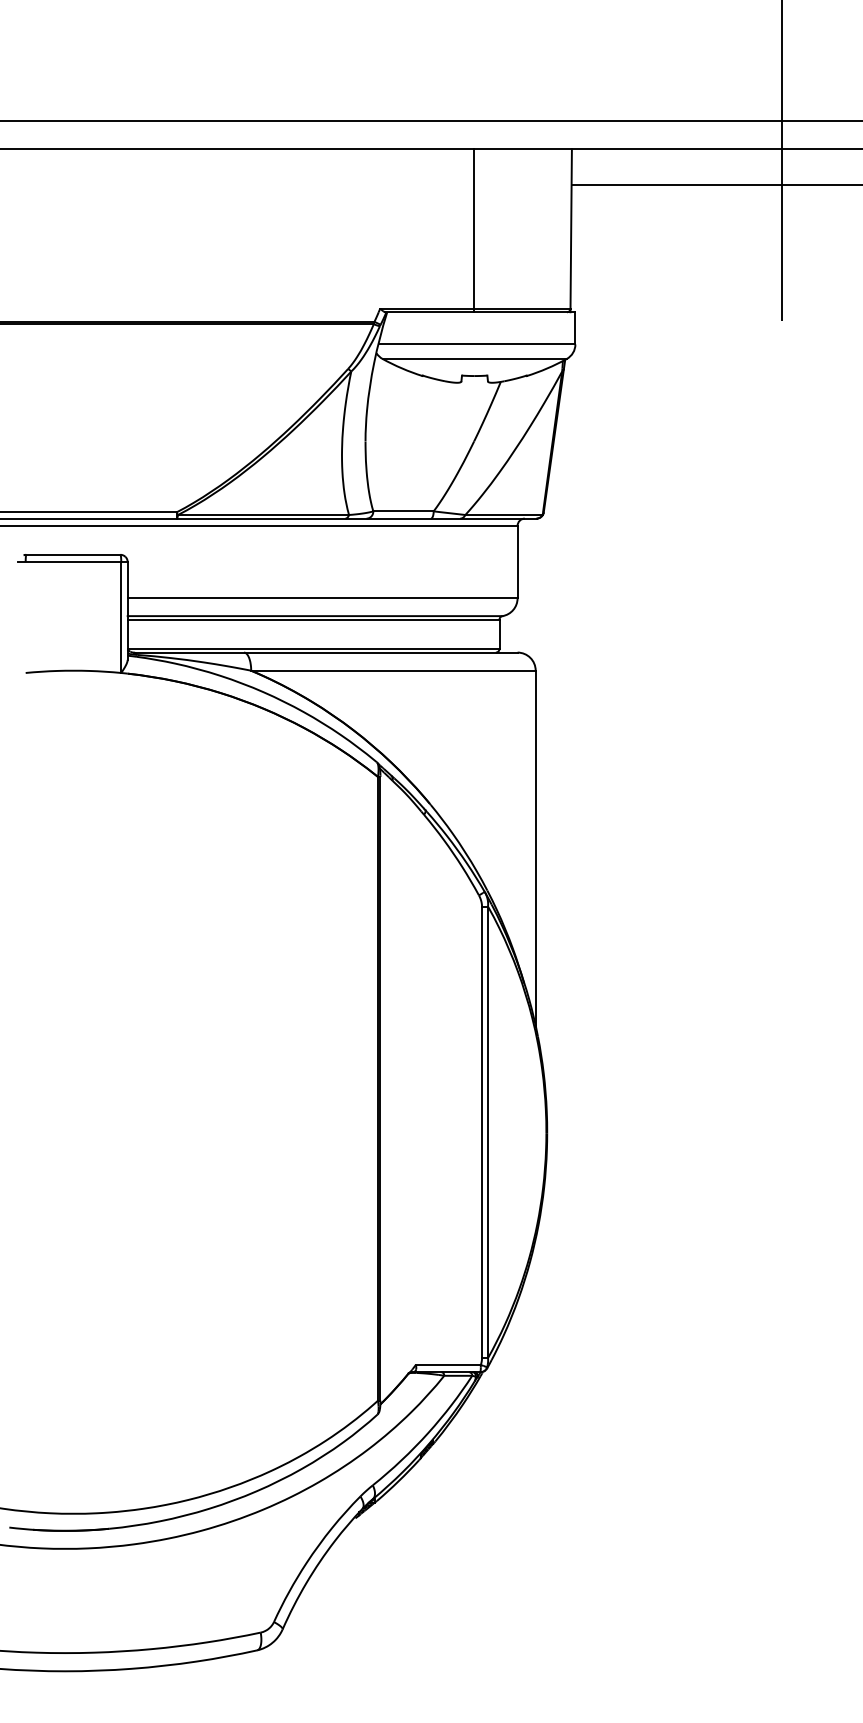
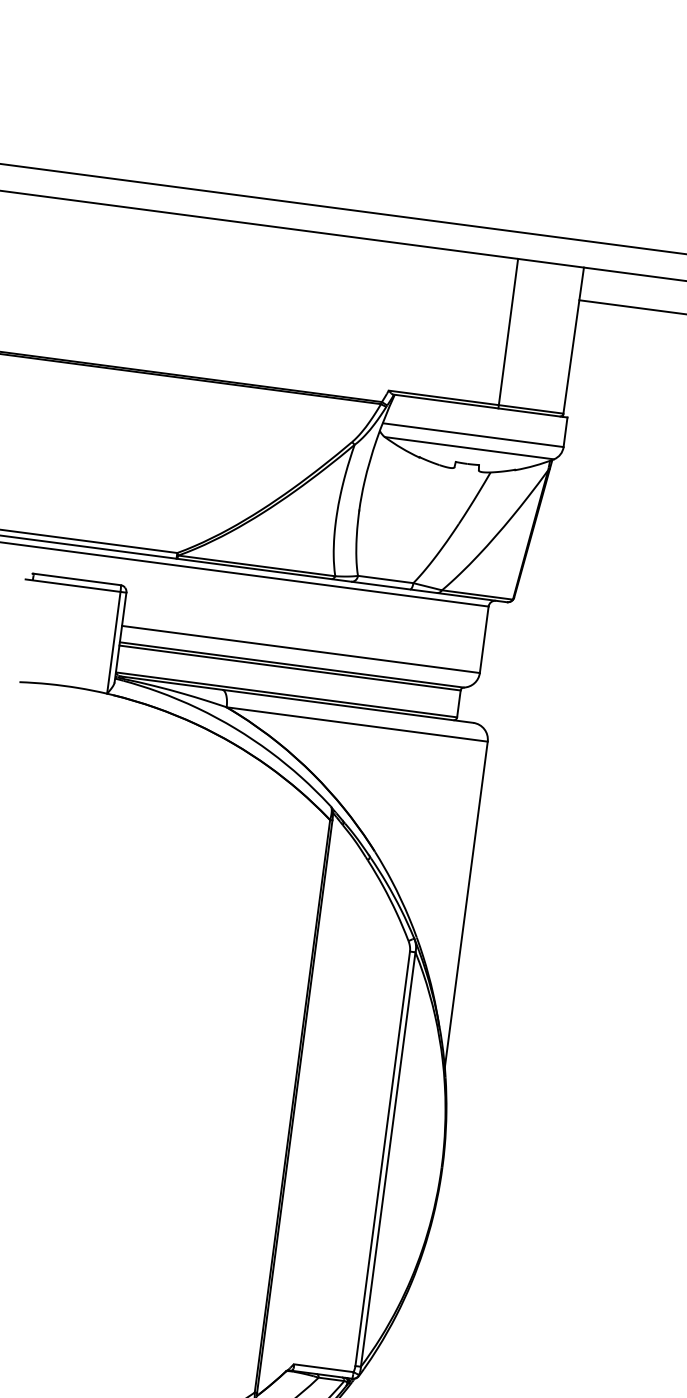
line: (474, 230) -> (508, 333), moved

